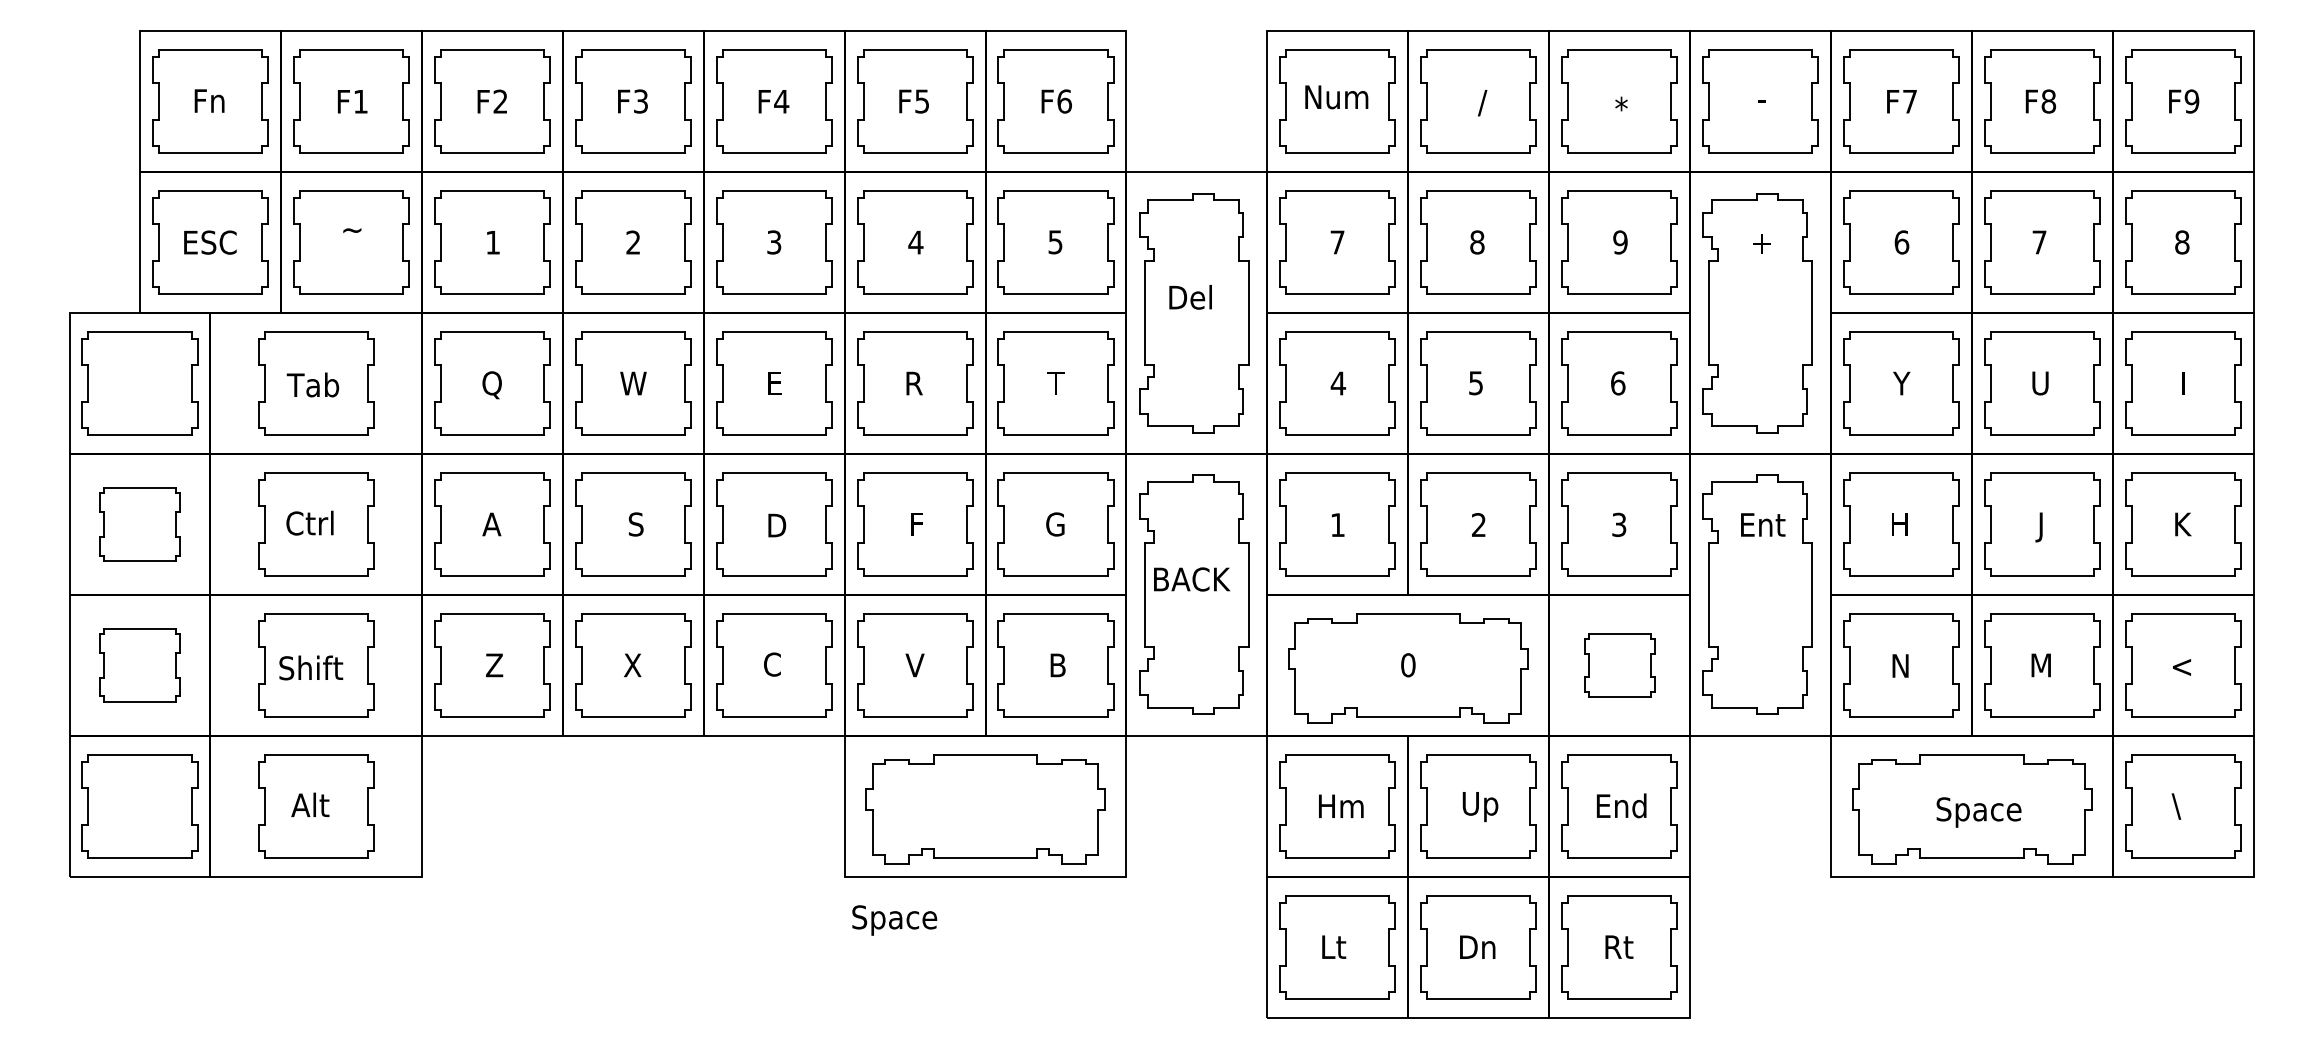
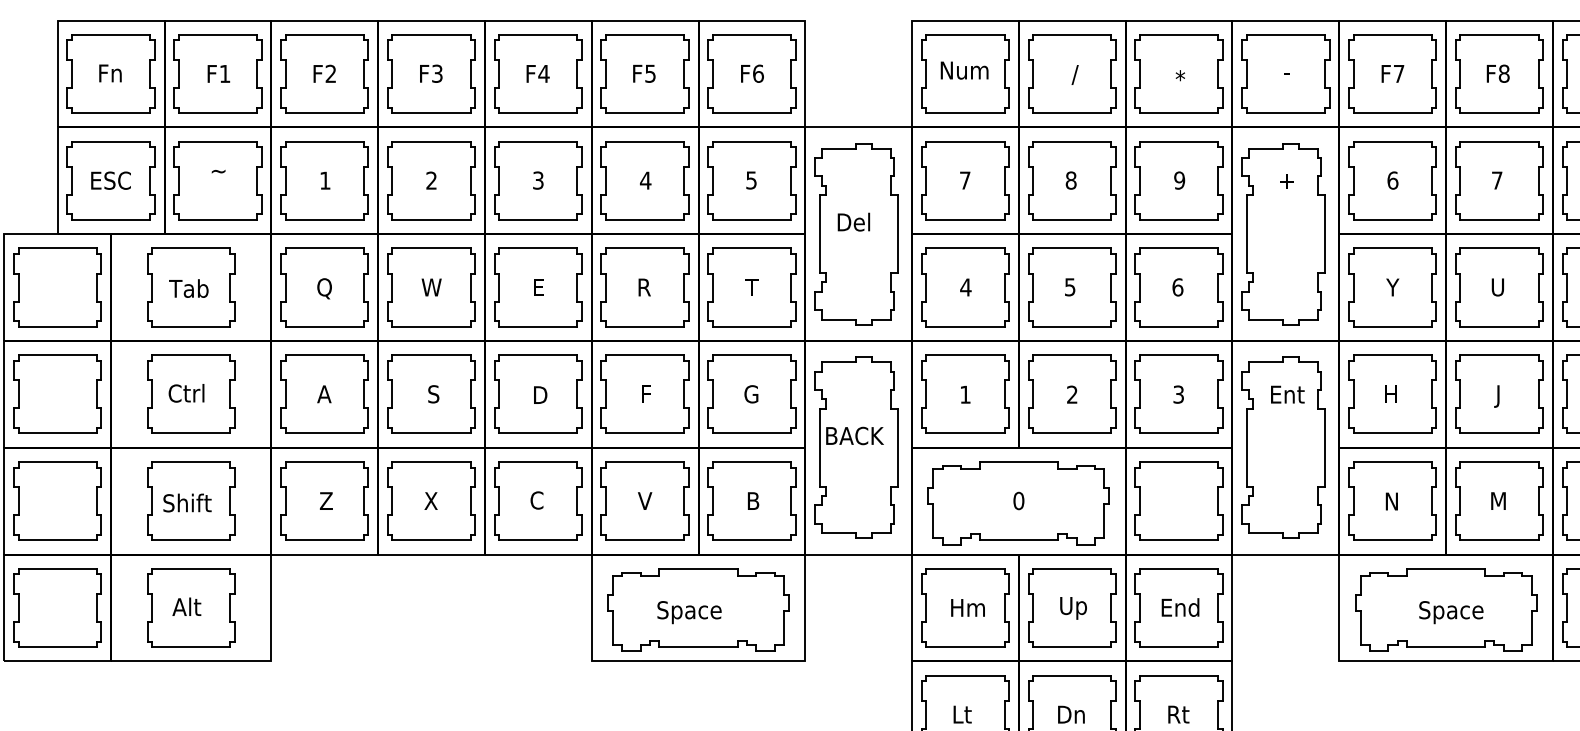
part: (139, 524) -> (57, 394), size x1.43
part: (139, 665) -> (57, 501), size x1.43
part: (1619, 665) -> (1178, 501), size x1.67
text: (894, 920) -> (689, 612), moved

